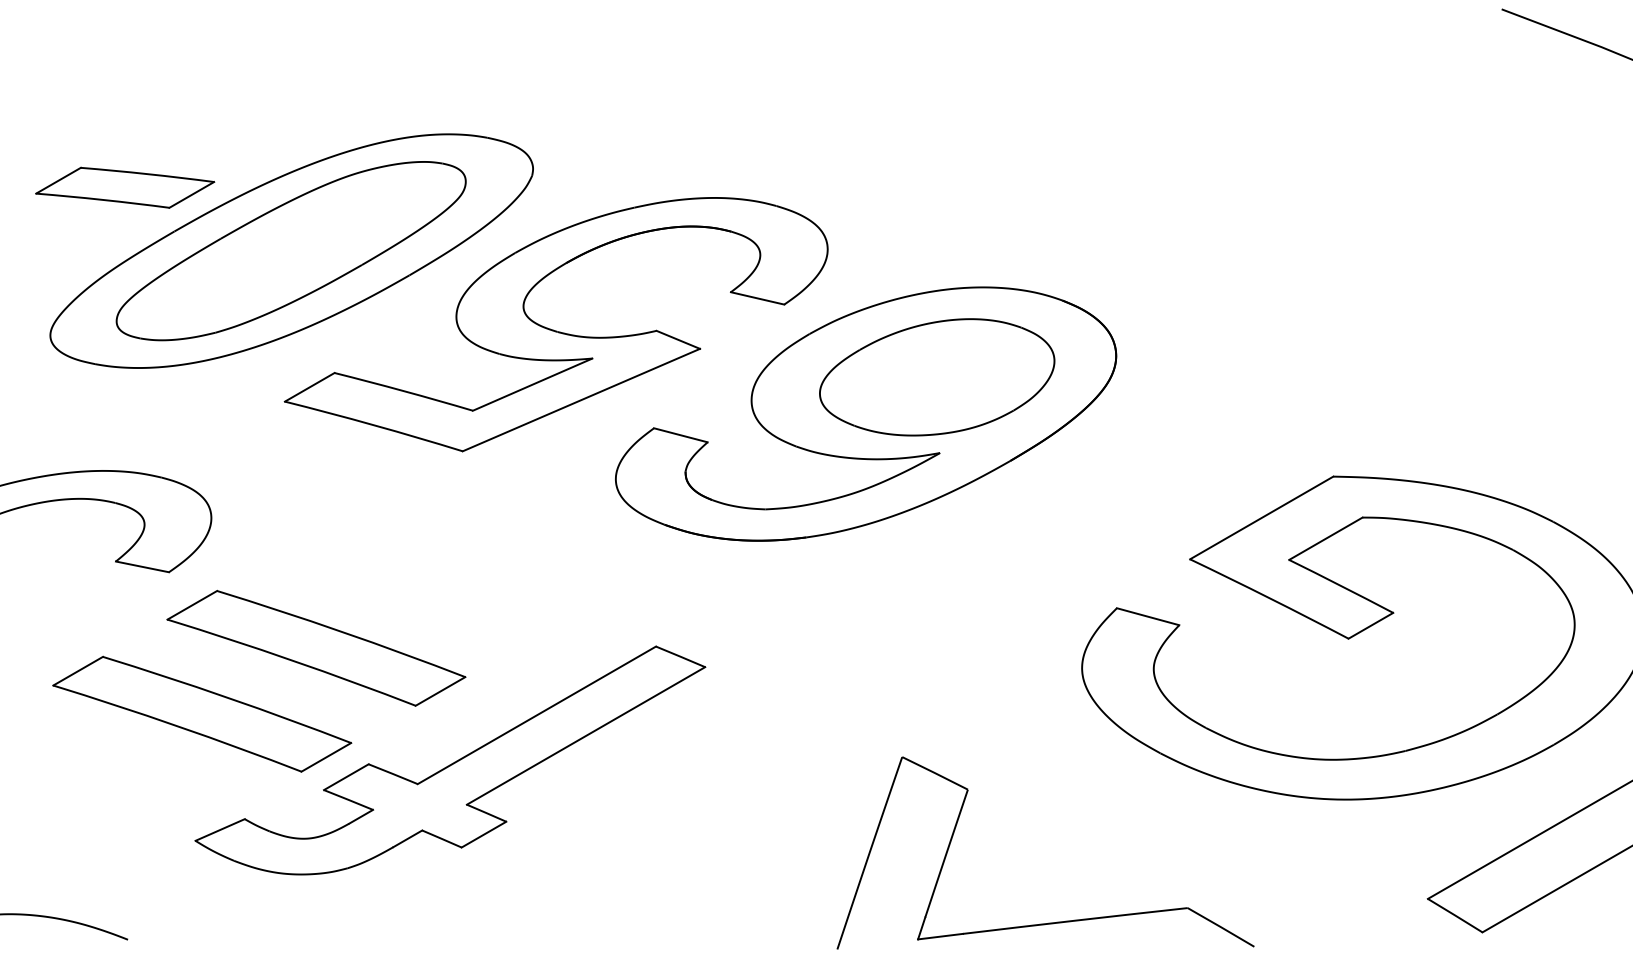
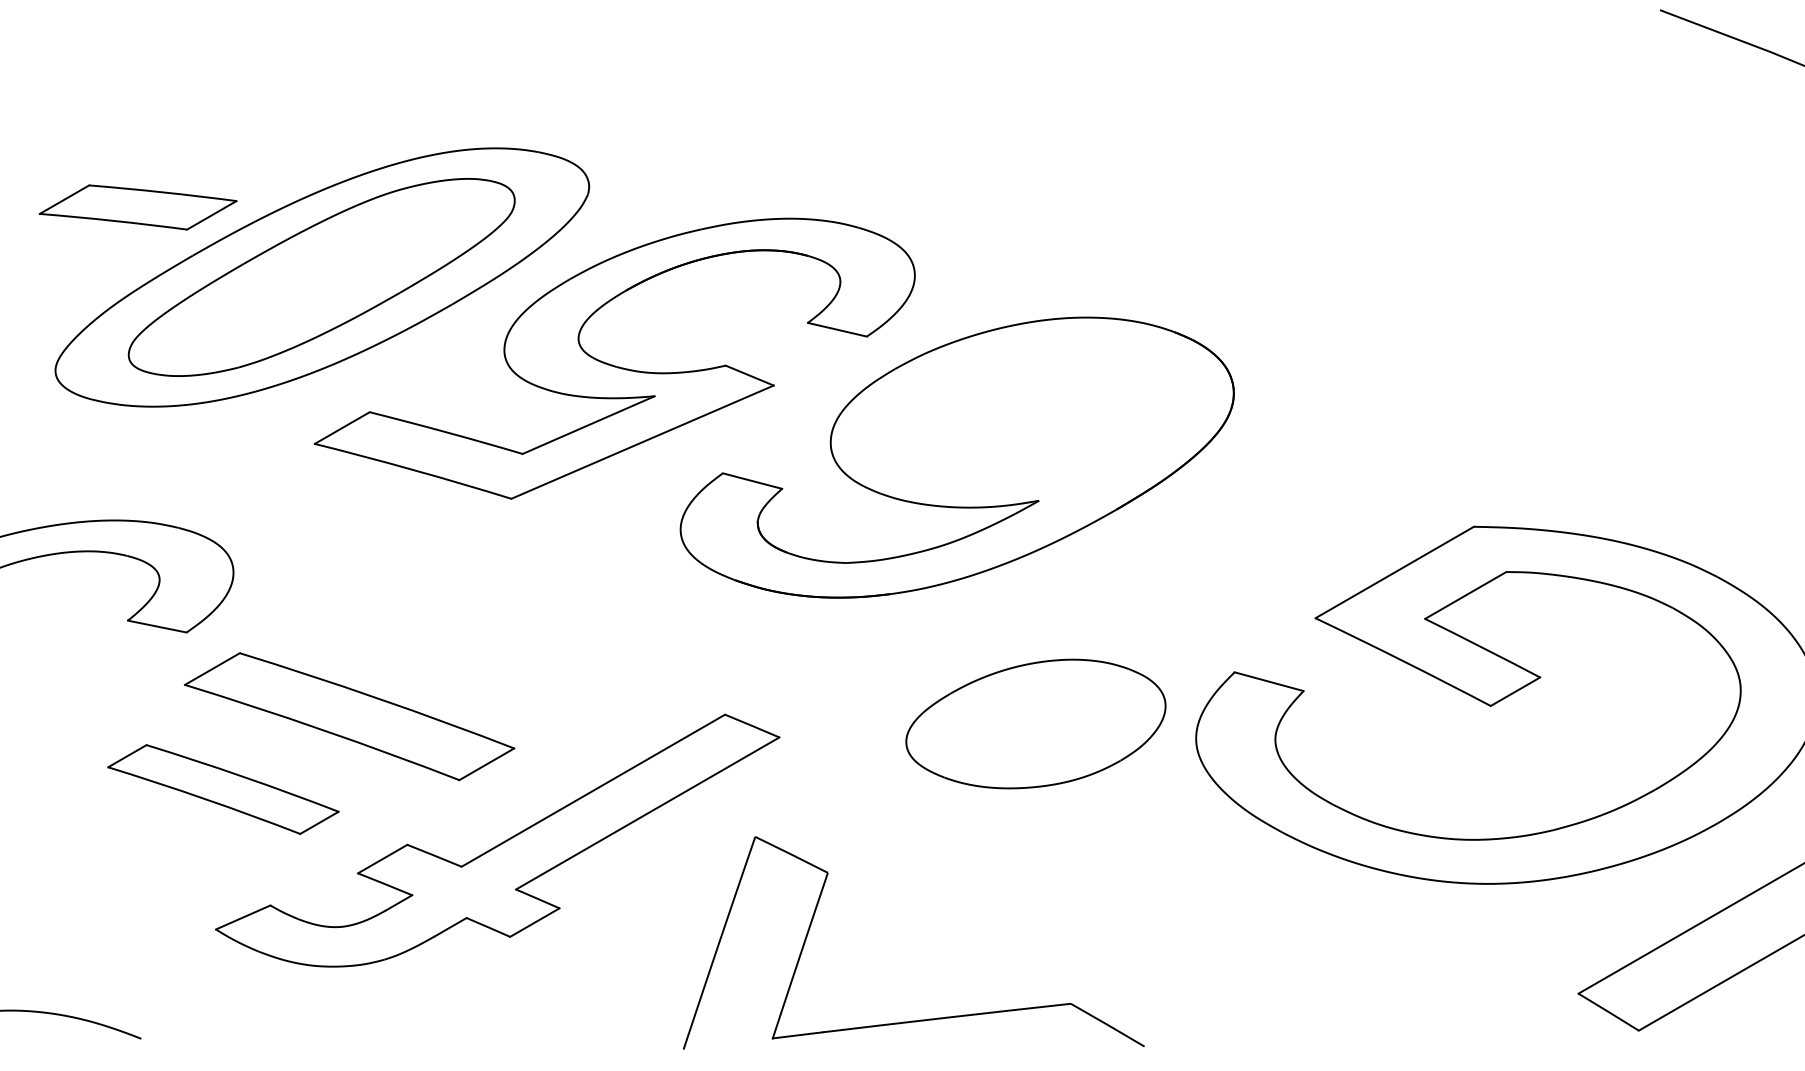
part: (936, 376) -> (1035, 723), moved
part: (202, 714) -> (223, 789), size x0.7
part: (1051, 922) -> (920, 1019), moved

